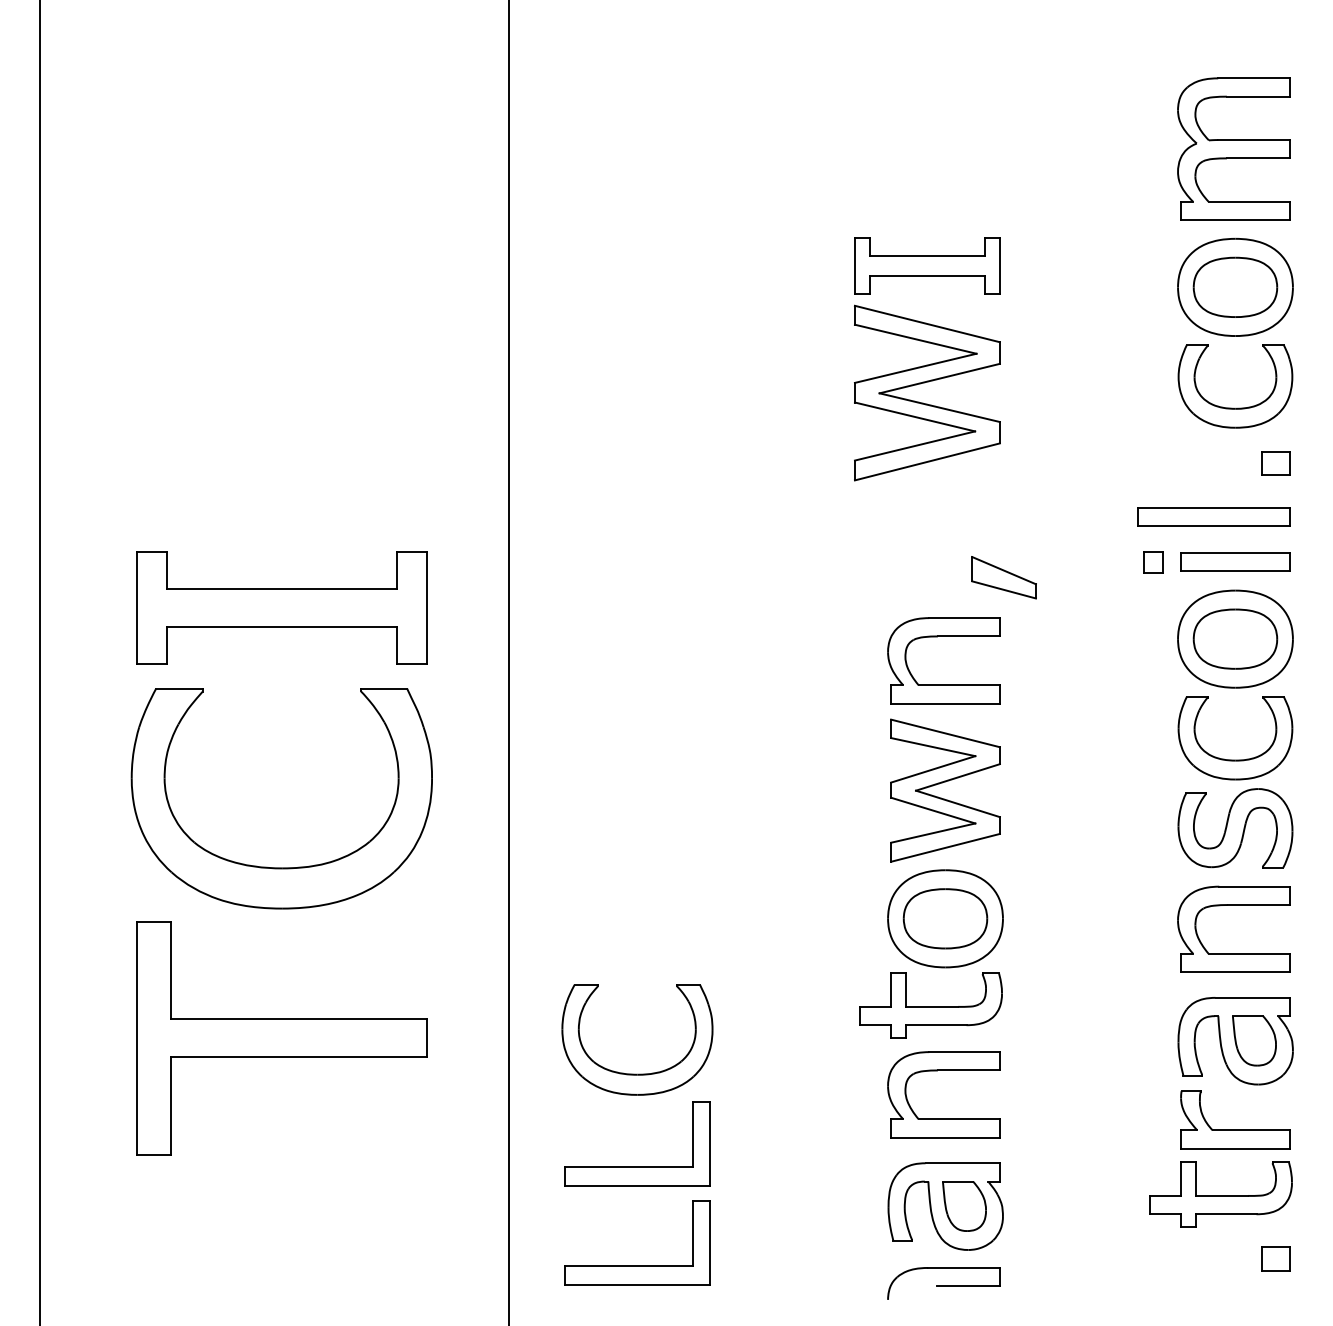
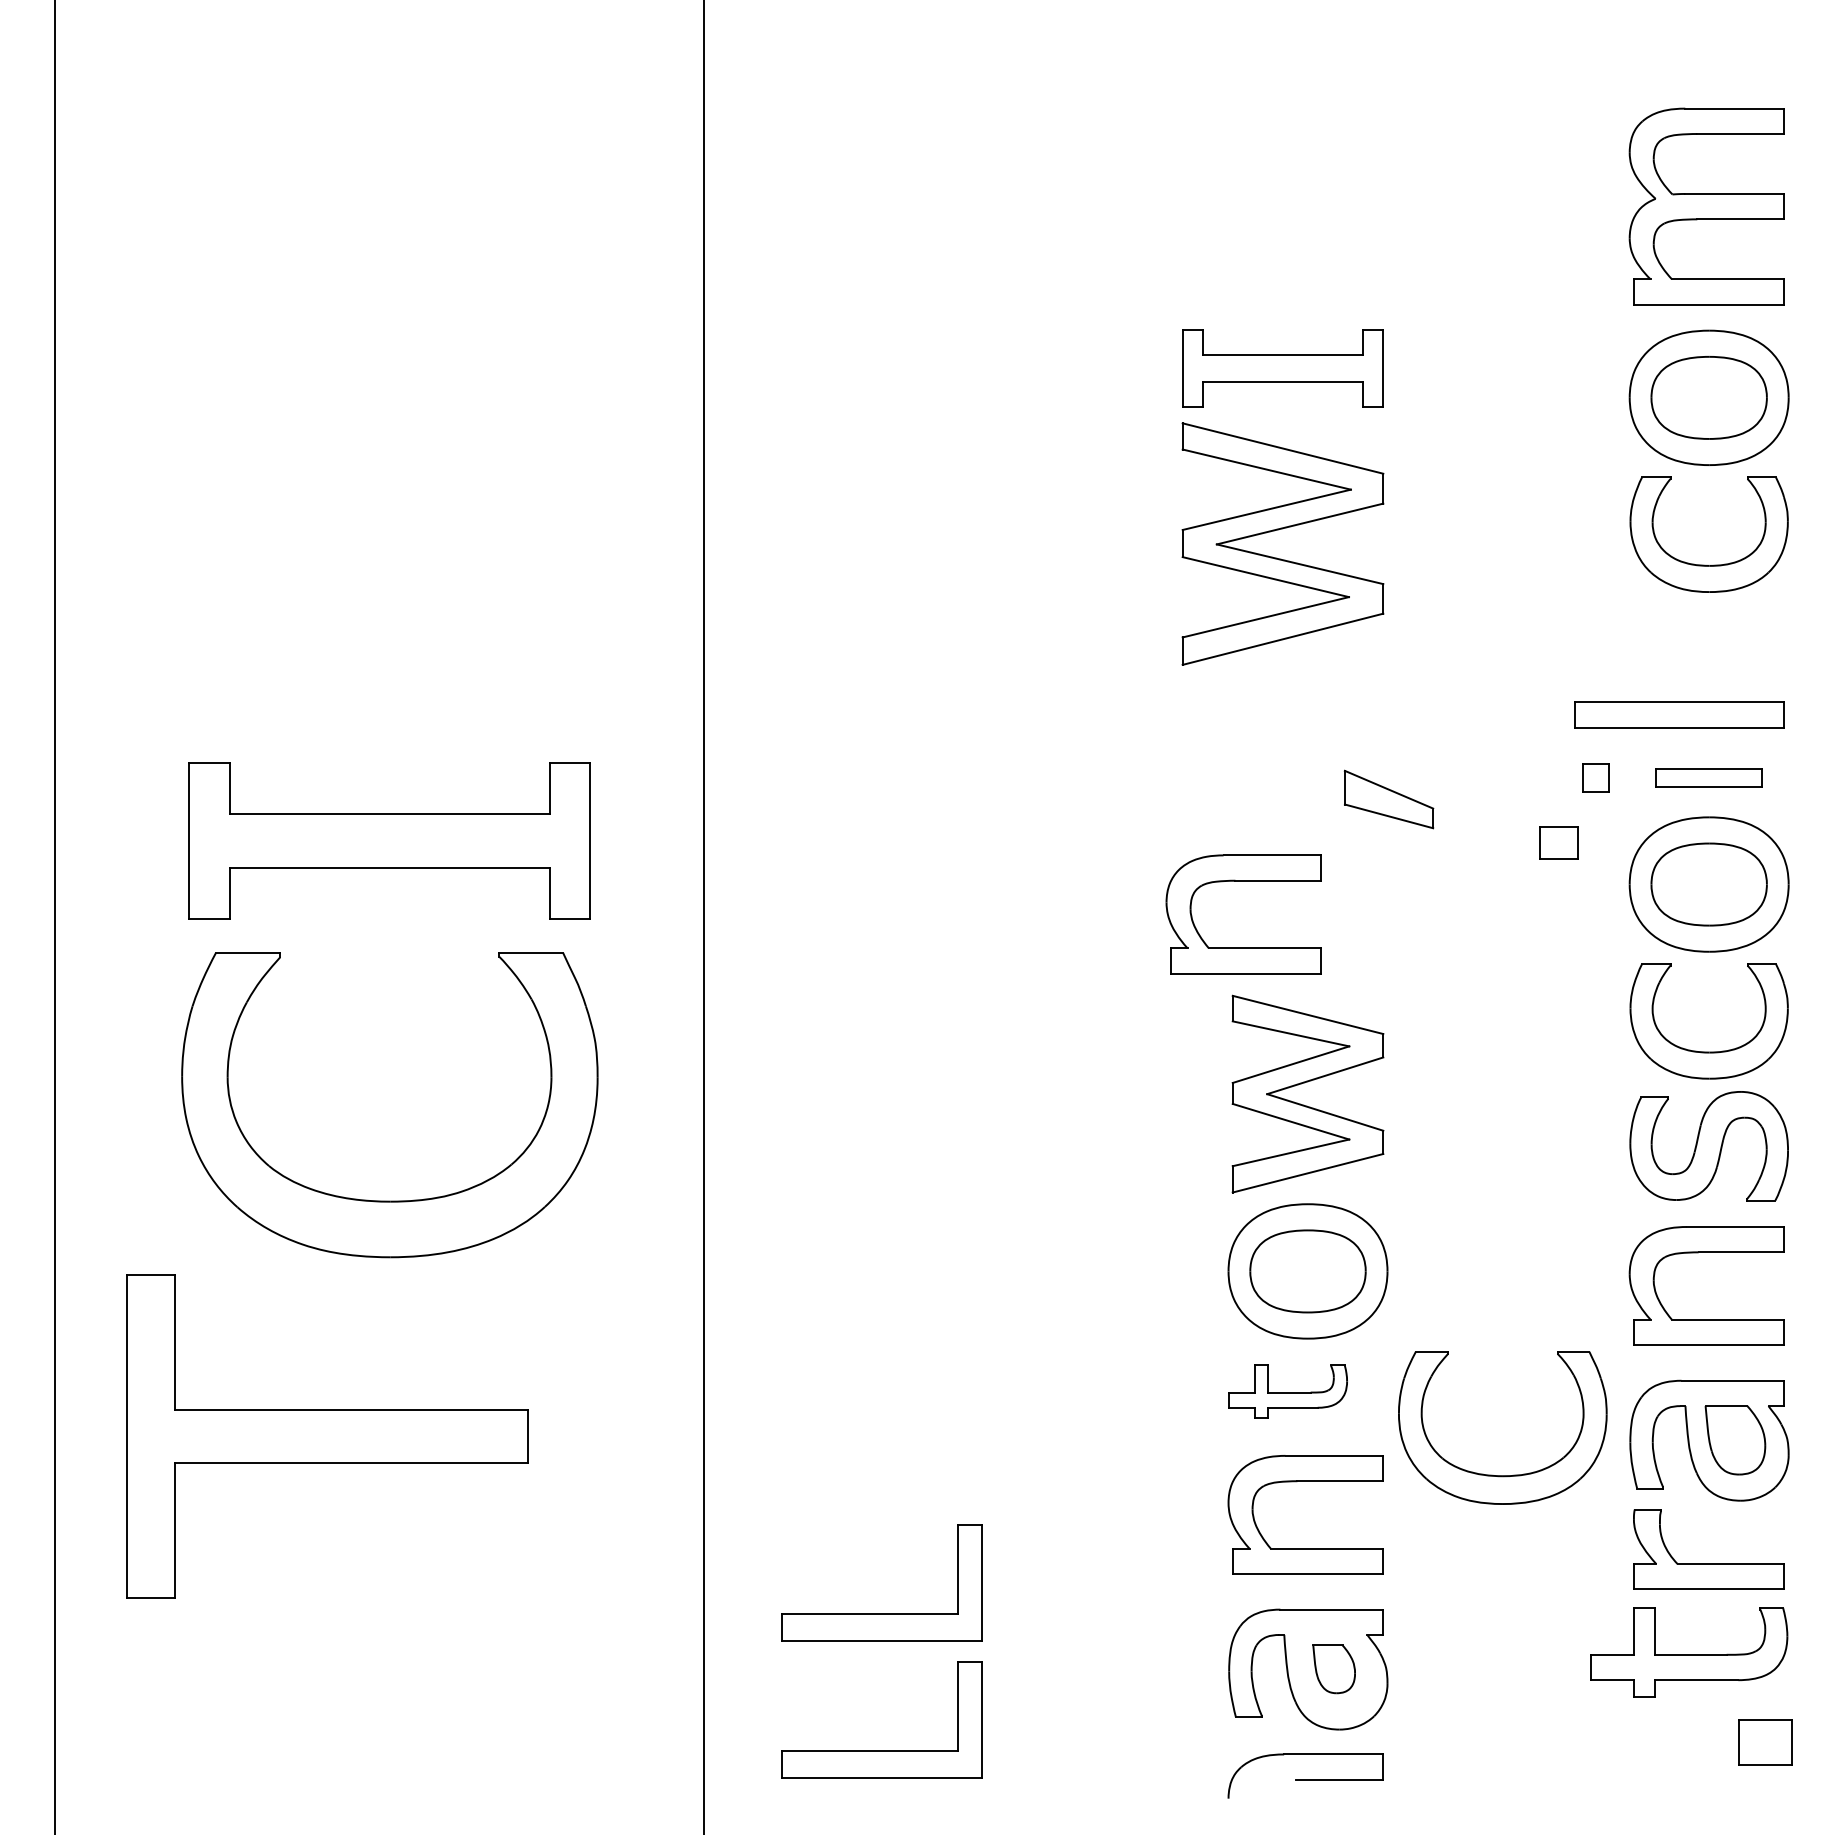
part: (1275, 463) -> (1558, 842), moved
part: (1234, 562) -> (1708, 778), size x0.7
part: (943, 636) -> (1243, 881), moved
part: (931, 1005) -> (1288, 1391), size x0.6
part: (281, 1038) -> (327, 1436), moved
part: (637, 1074) -> (1502, 1475), moved
part: (963, 1206) -> (1333, 1669), size x0.7
part: (1275, 1258) -> (1764, 1741), size x1.4

